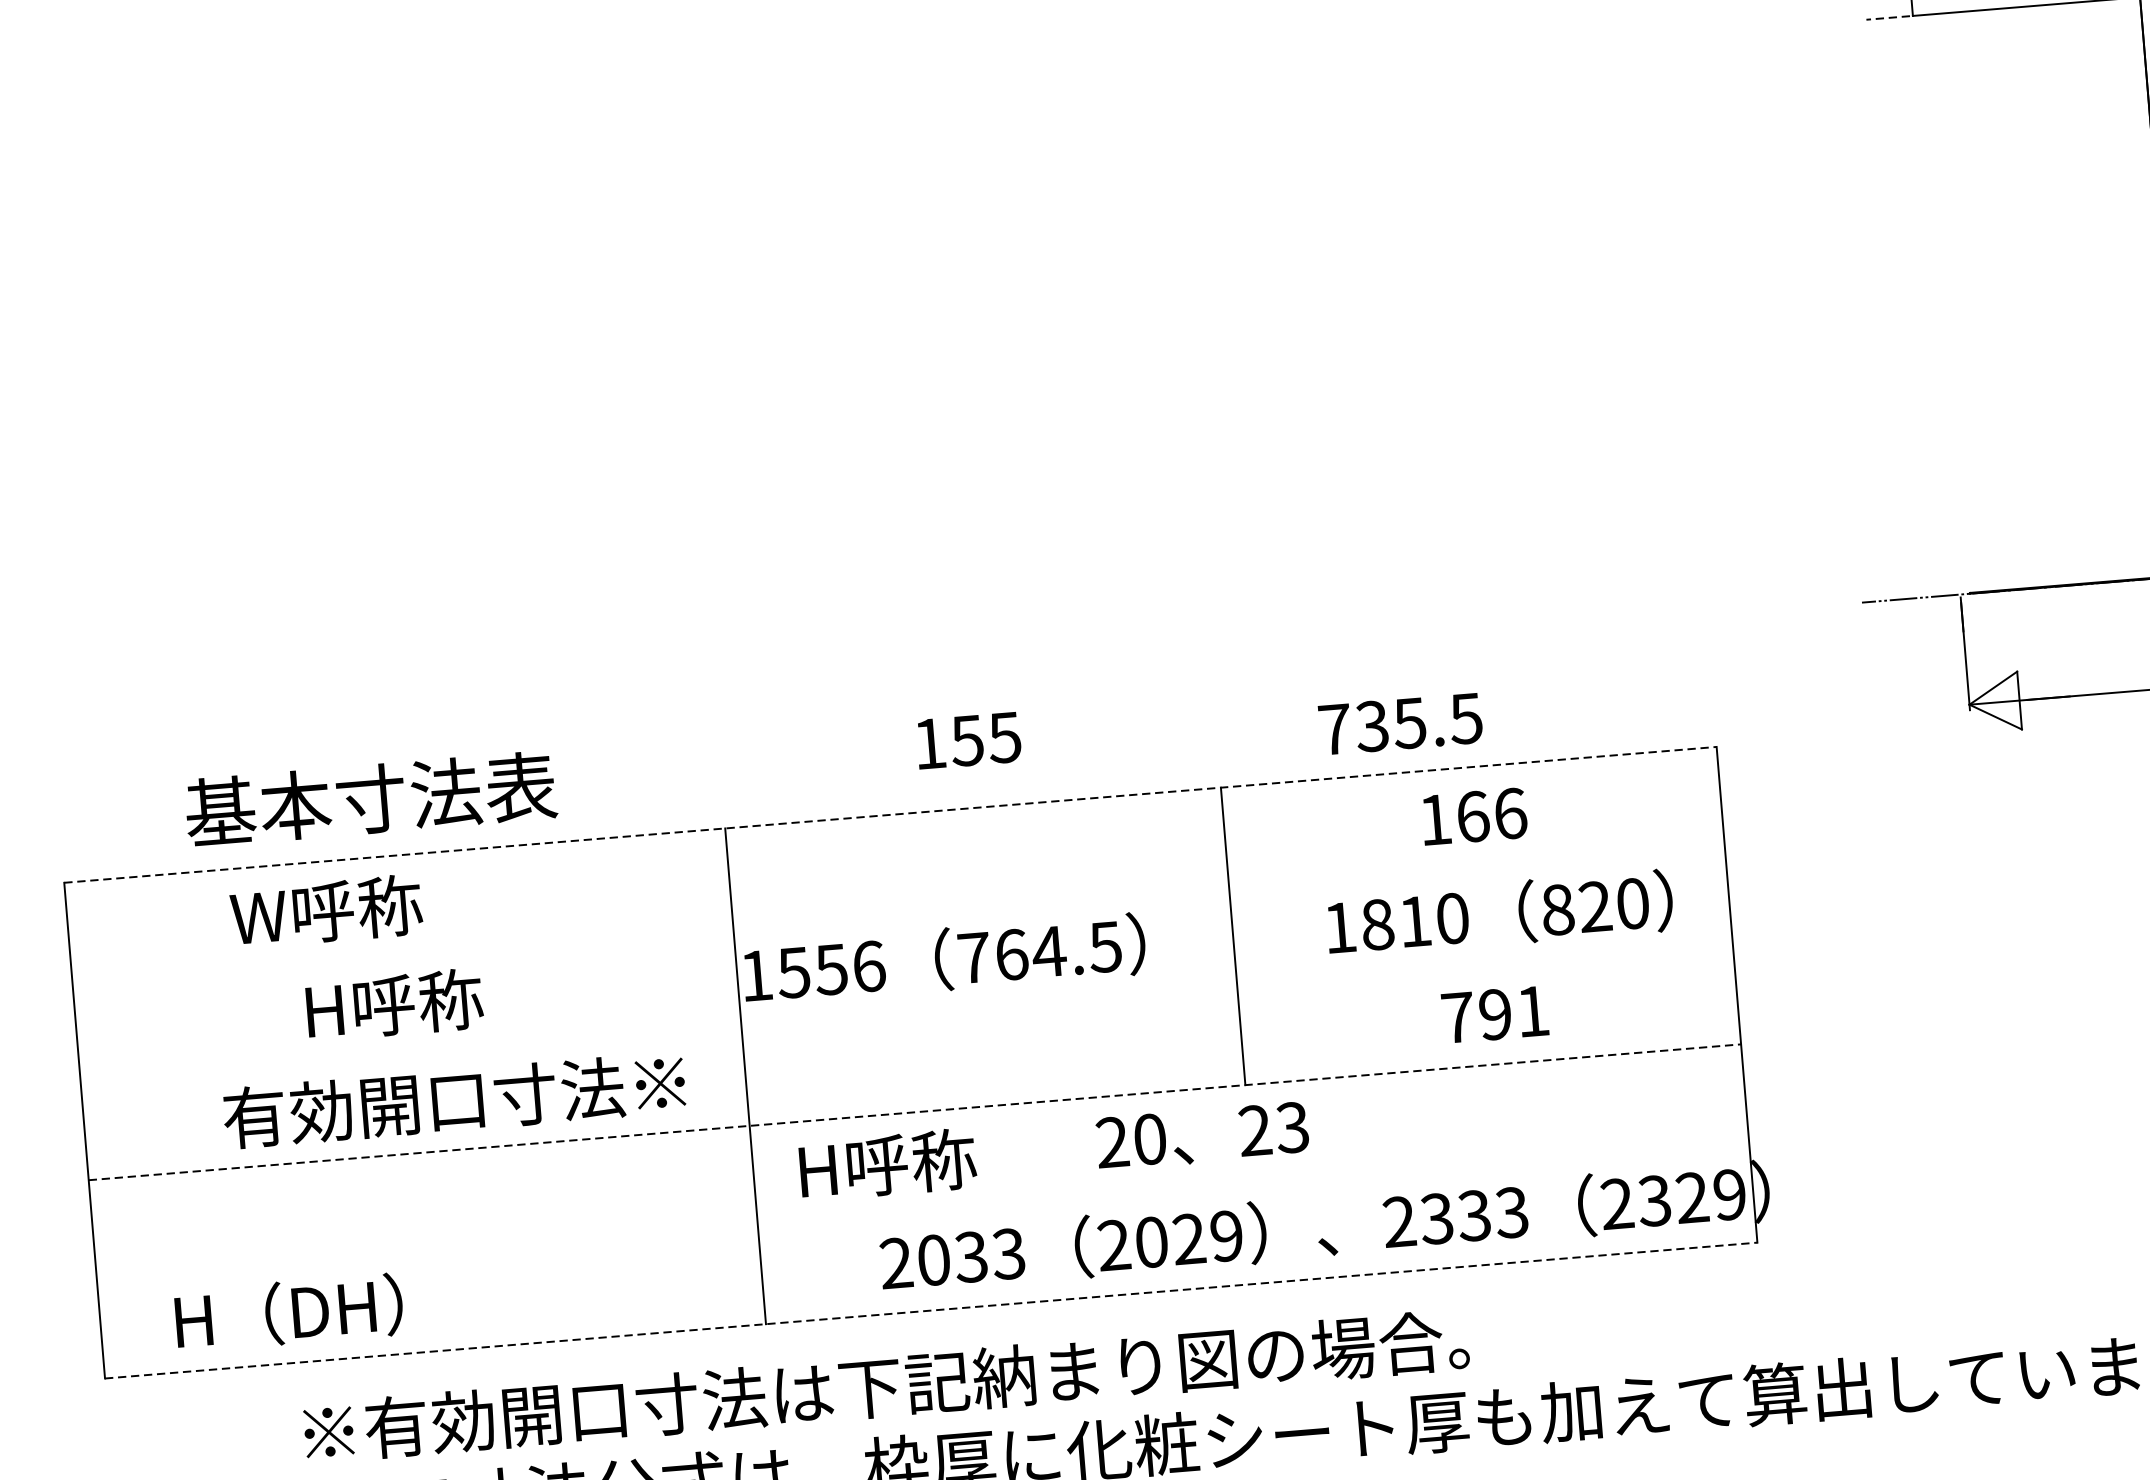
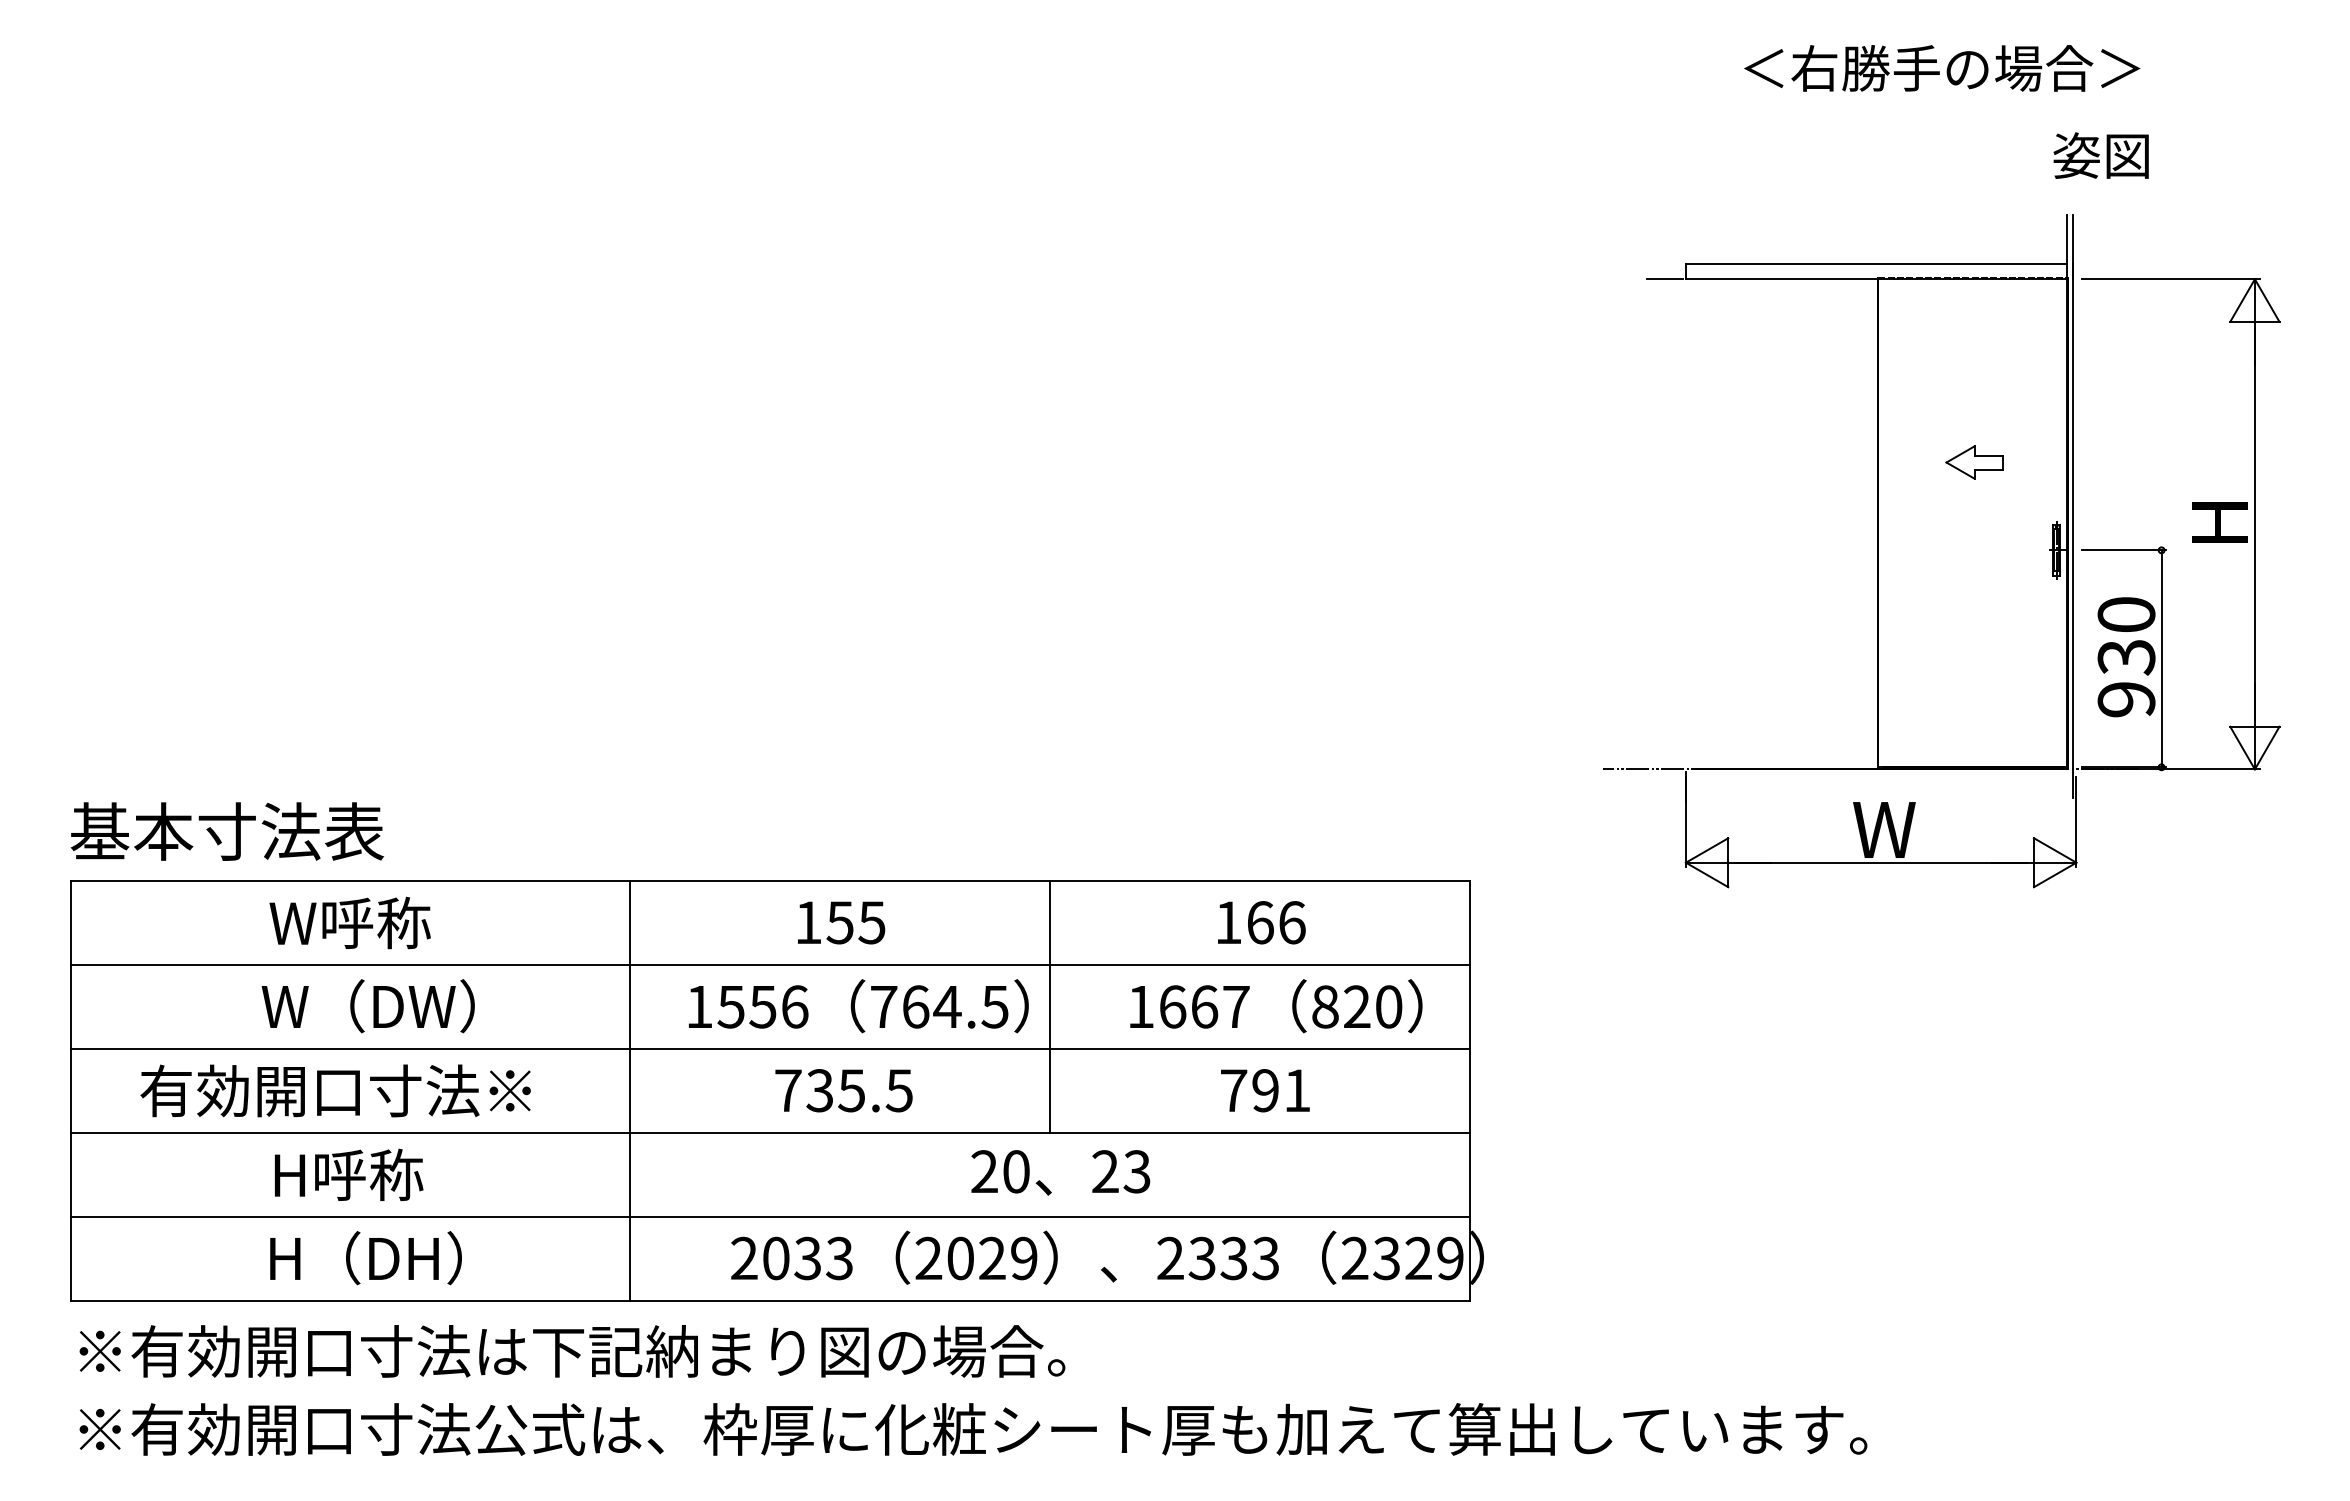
line: (1887, 18) -> (1664, 279), dashed -> solid
text: (1400, 723) -> (843, 1090), moved
text: (968, 740) -> (841, 922), moved
text: (369, 799) -> (226, 831), moved
line: (890, 814) -> (770, 880), dashed -> solid
text: (325, 910) -> (349, 922), moved
line: (898, 913) -> (770, 964), added
text: (1415, 921) -> (1204, 1006), 1810 -> 1667
text: (944, 959) -> (858, 1006), moved
text: (427, 1002) -> (367, 1006), H呼称 -> W（DW）
line: (906, 1012) -> (770, 1048), added
text: (454, 1100) -> (335, 1090), moved
line: (915, 1112) -> (770, 1132), dashed -> solid
text: (1202, 1135) -> (1060, 1172), moved
text: (888, 1164) -> (349, 1174), moved
line: (923, 1211) -> (770, 1216), added
line: (931, 1310) -> (770, 1300), dashed -> solid
text: (288, 1313) -> (365, 1258), moved
text: (886, 1386) -> (572, 1351), moved

